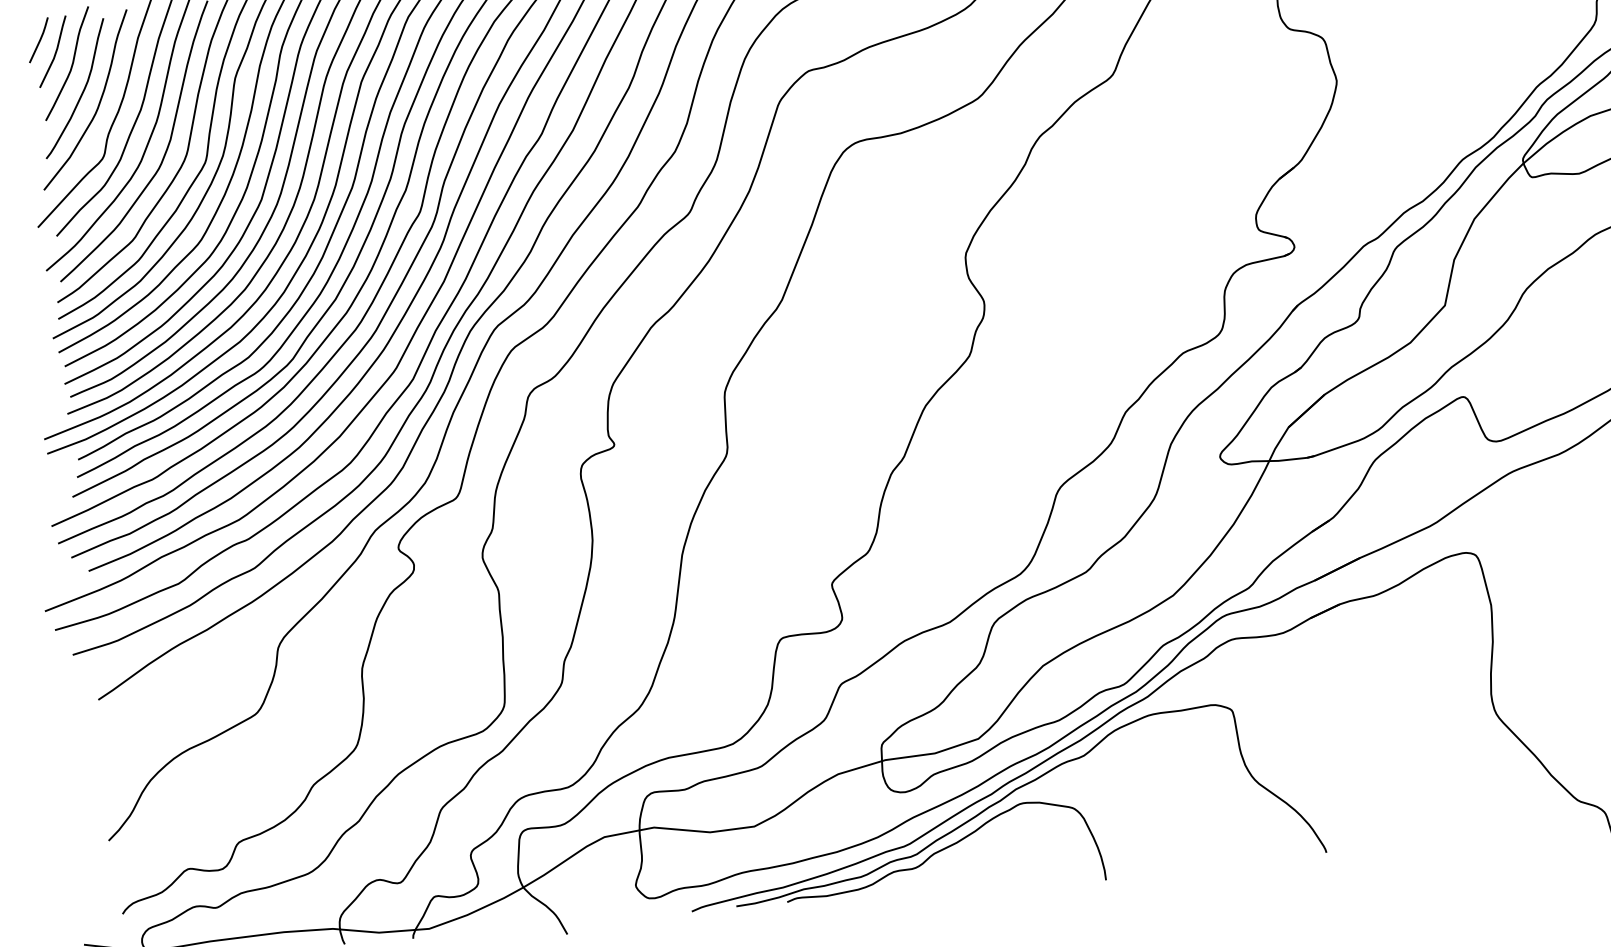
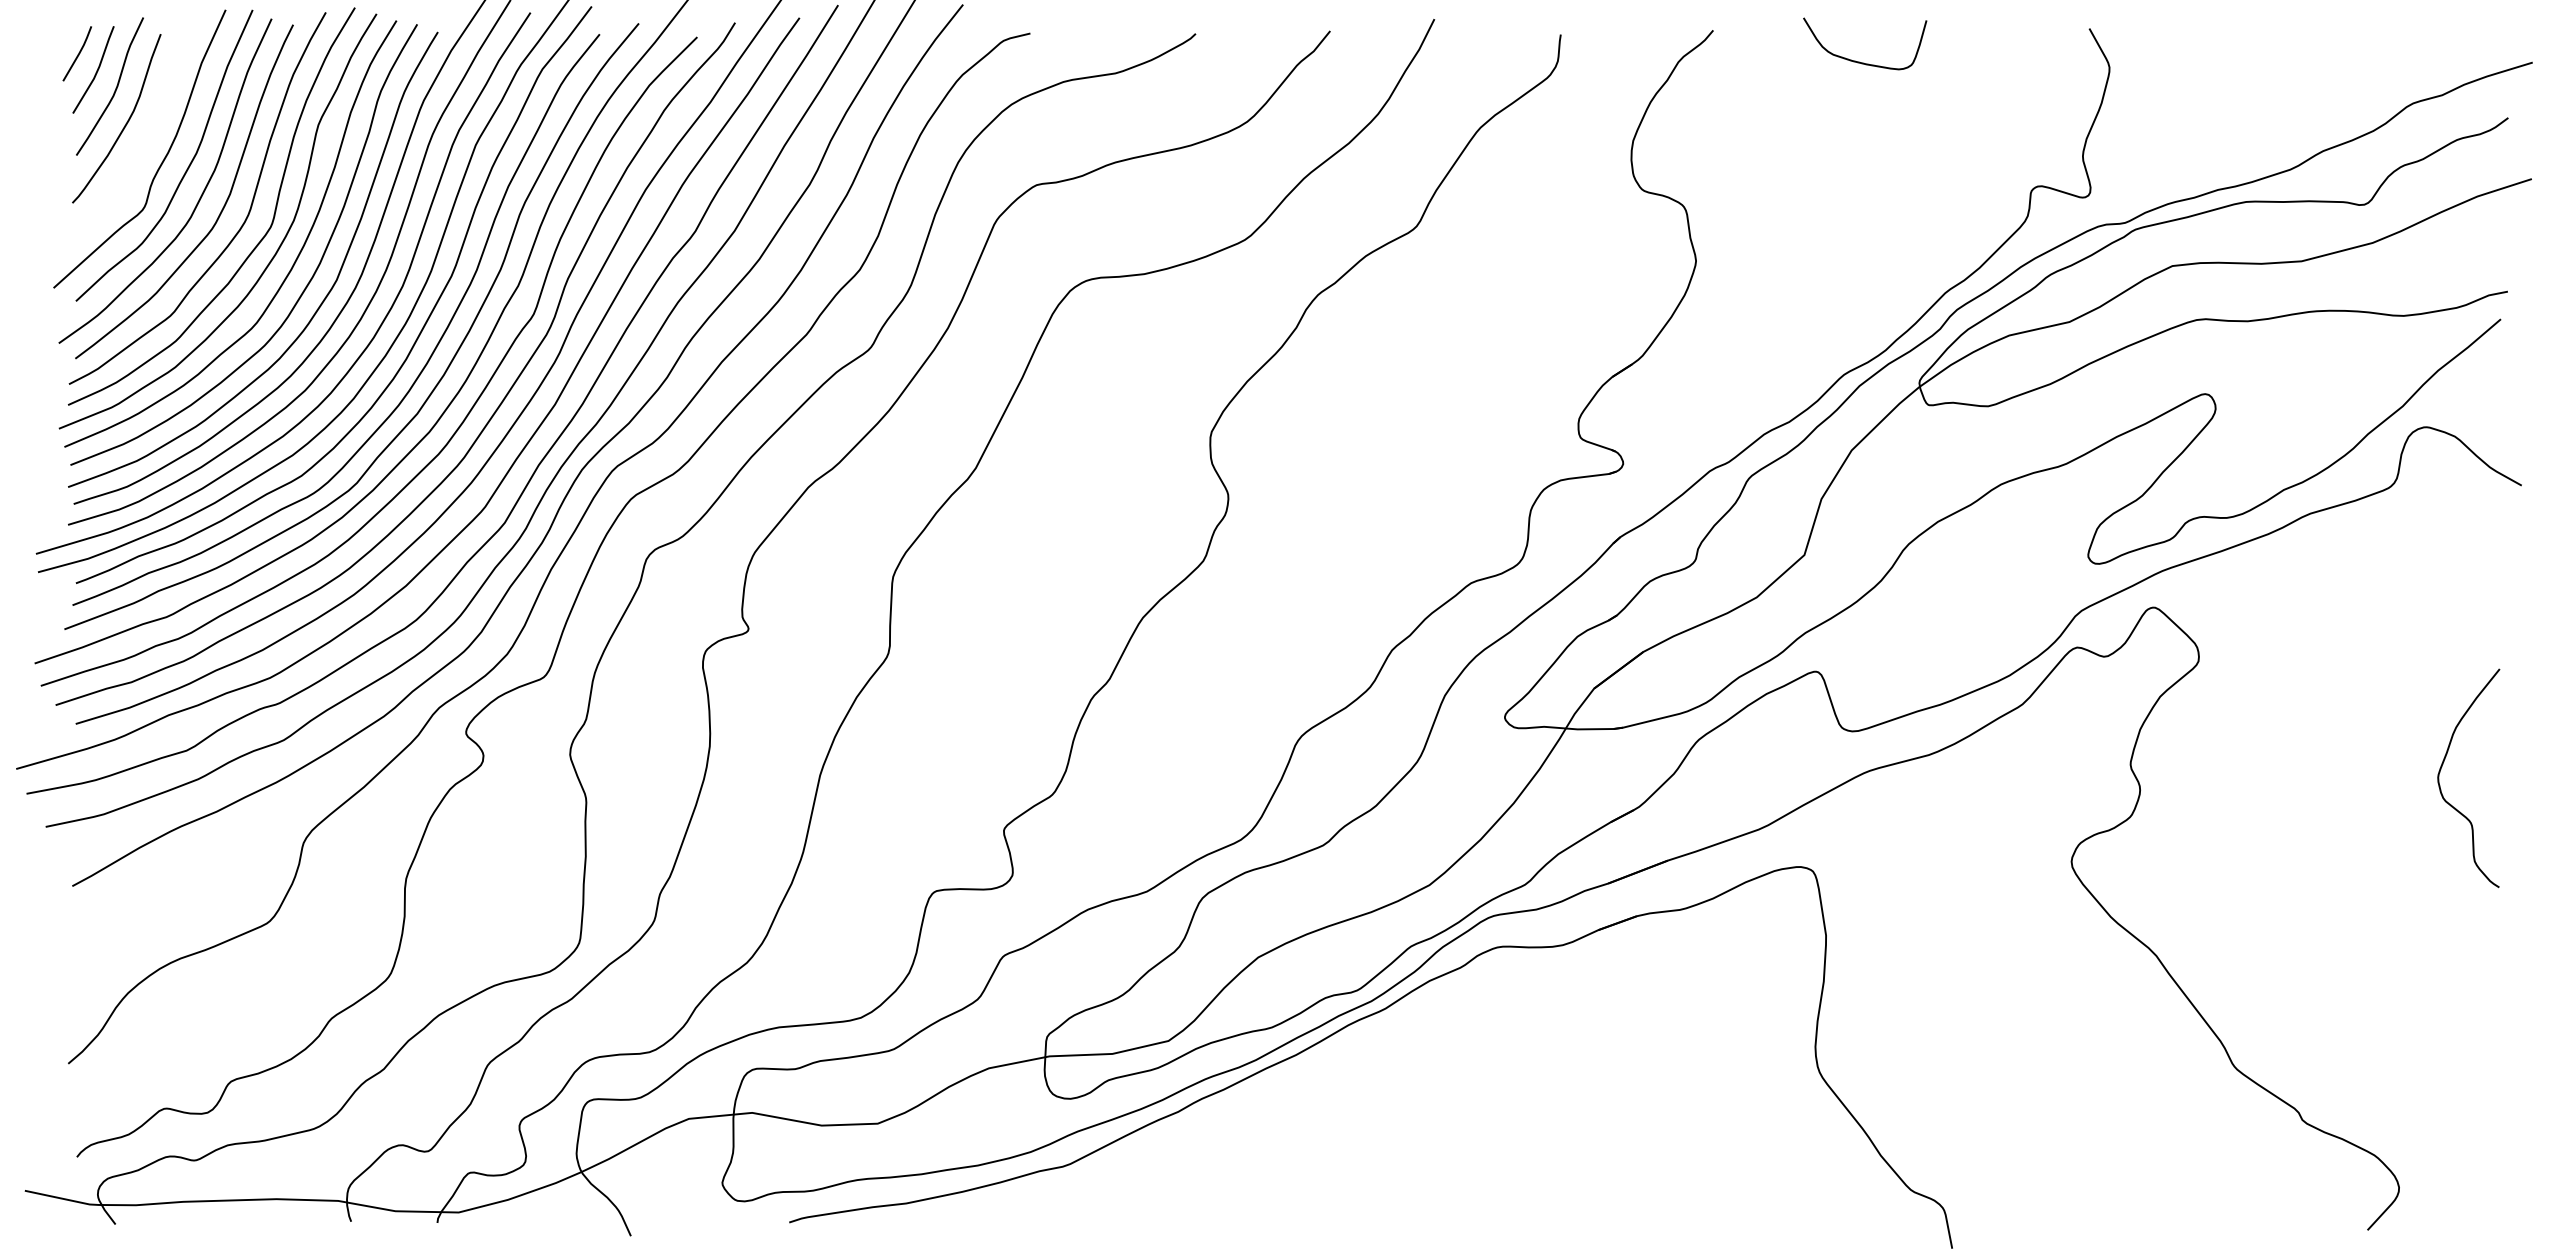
curve: (98, 103) -> (144, 140), removed
part: (1024, 805) -> (1218, 1129), removed

